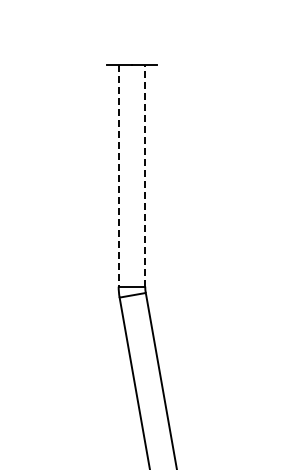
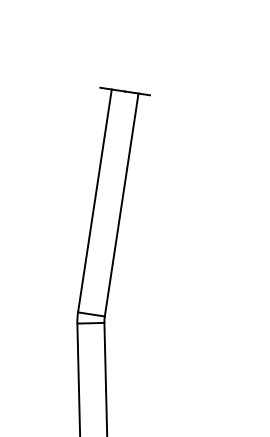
line: (118, 175) -> (94, 200), dashed -> solid
line: (145, 175) -> (121, 204), dashed -> solid

